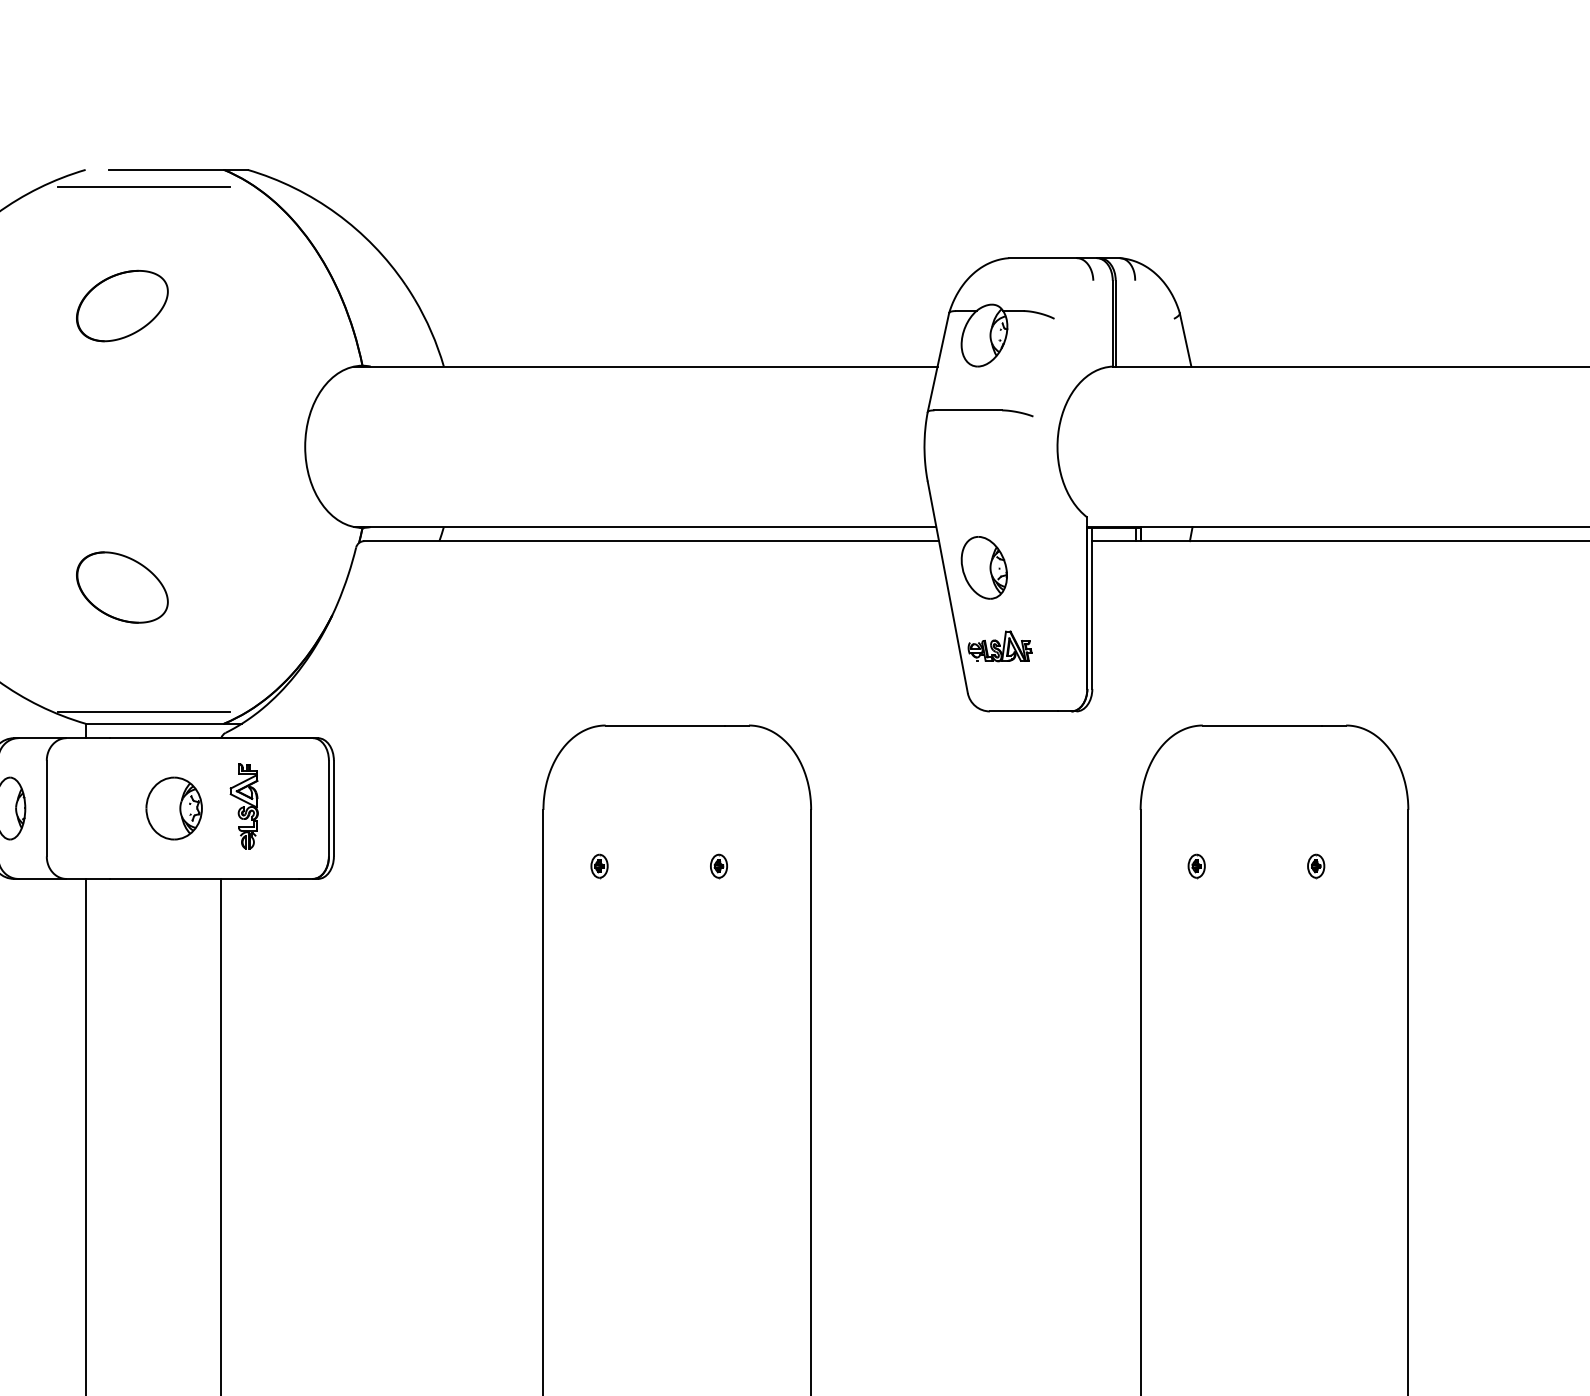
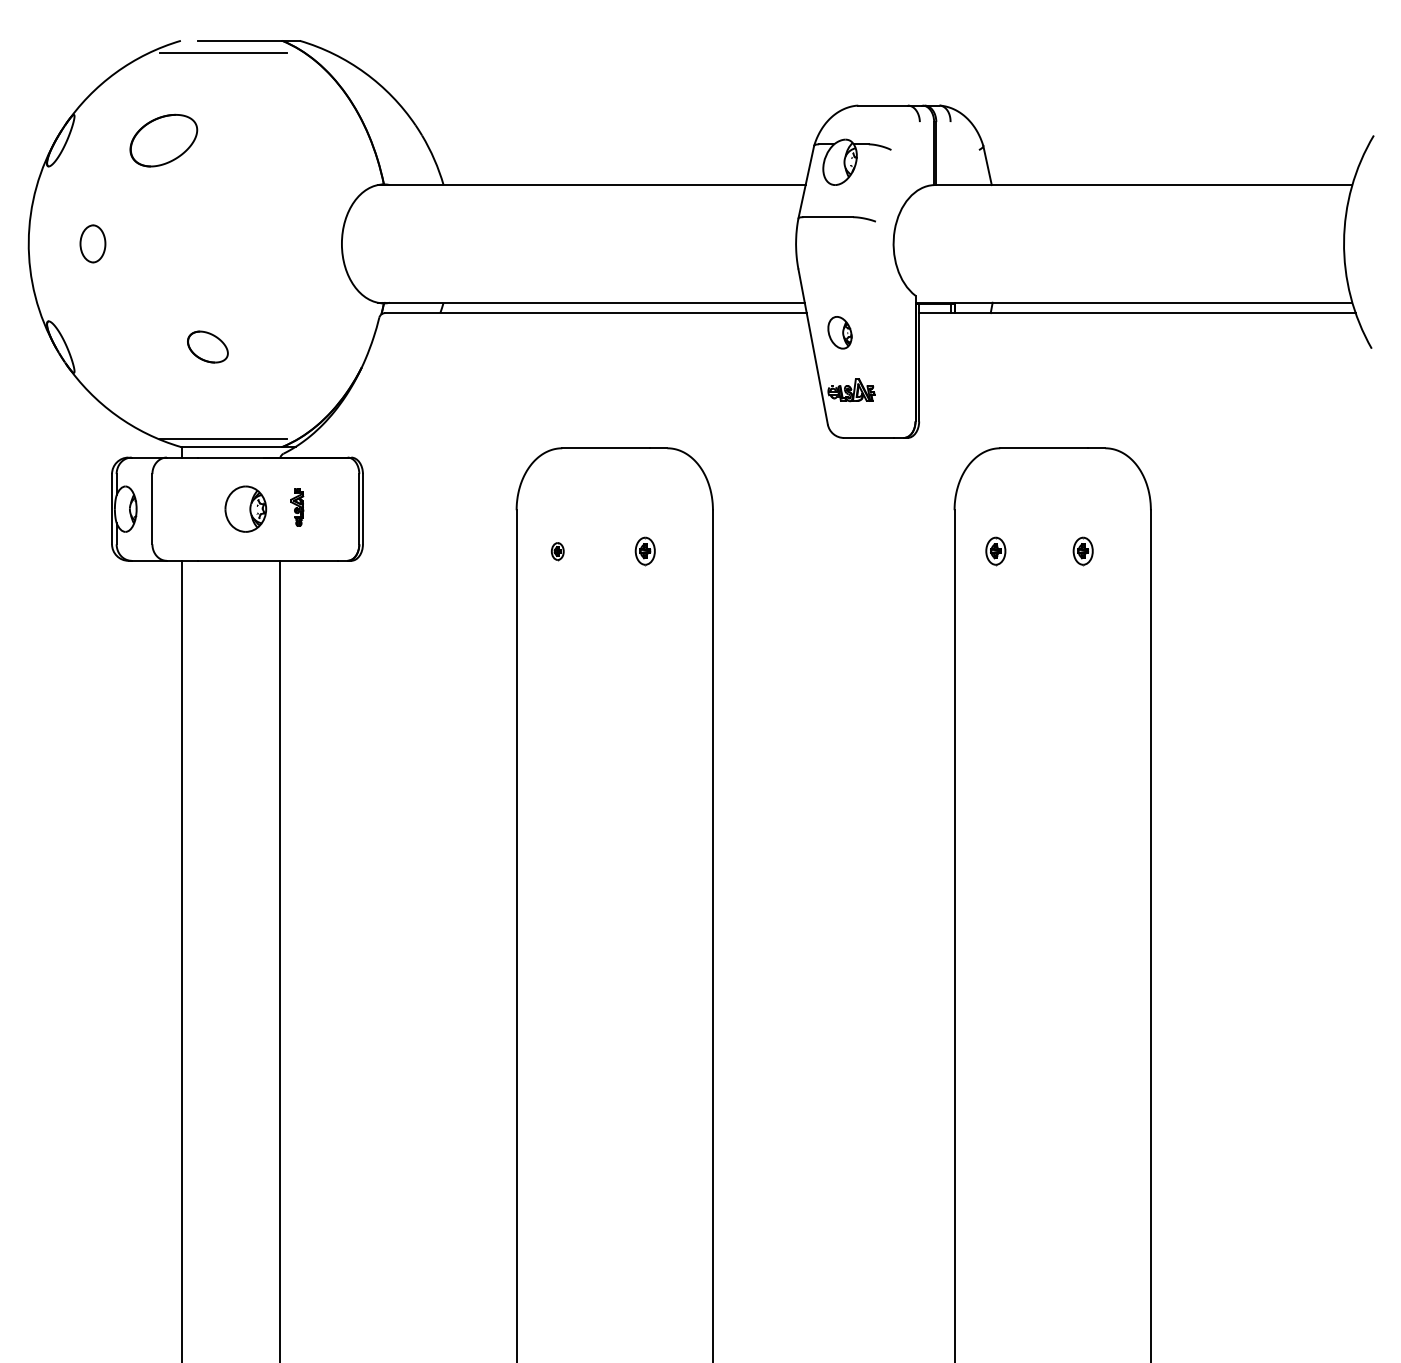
part: (121, 305) -> (163, 140), moved
part: (983, 567) -> (839, 332), size x0.7
part: (121, 586) -> (207, 346), size x0.6
part: (244, 806) -> (297, 507), size x0.6
part: (719, 866) -> (645, 551), size x1.6
part: (1196, 866) -> (995, 551), size x1.6
part: (1316, 866) -> (1083, 551), size x1.6

